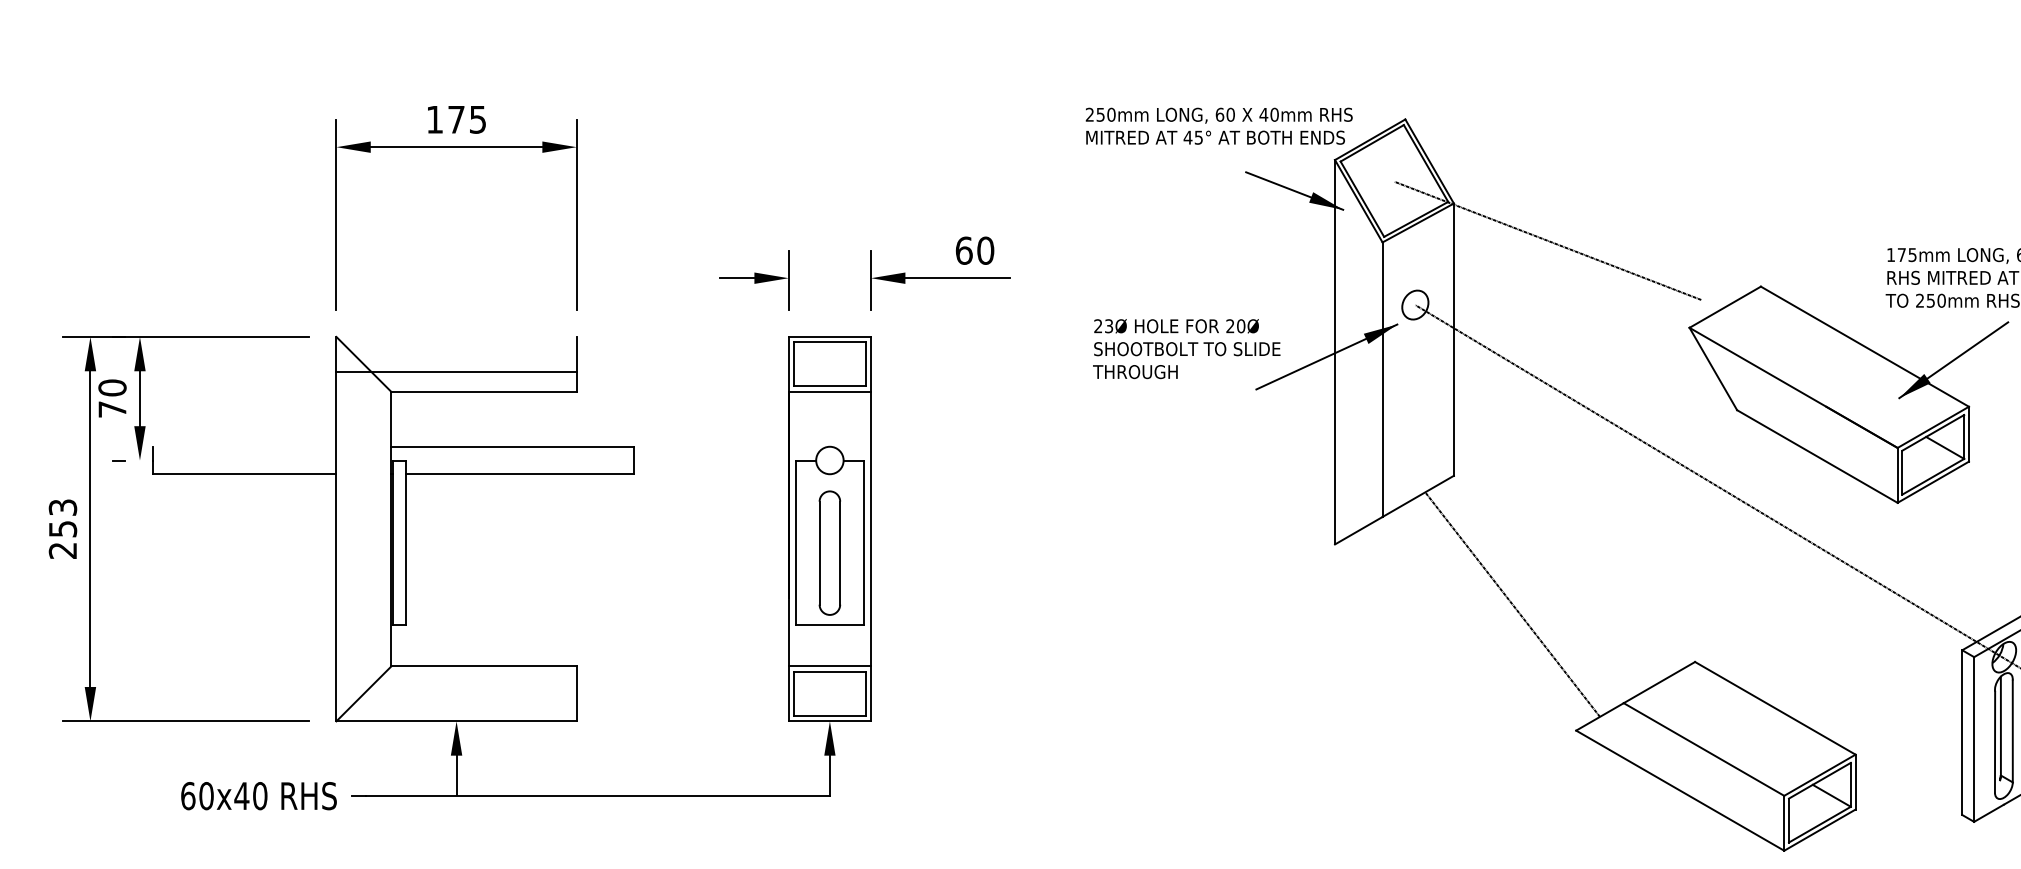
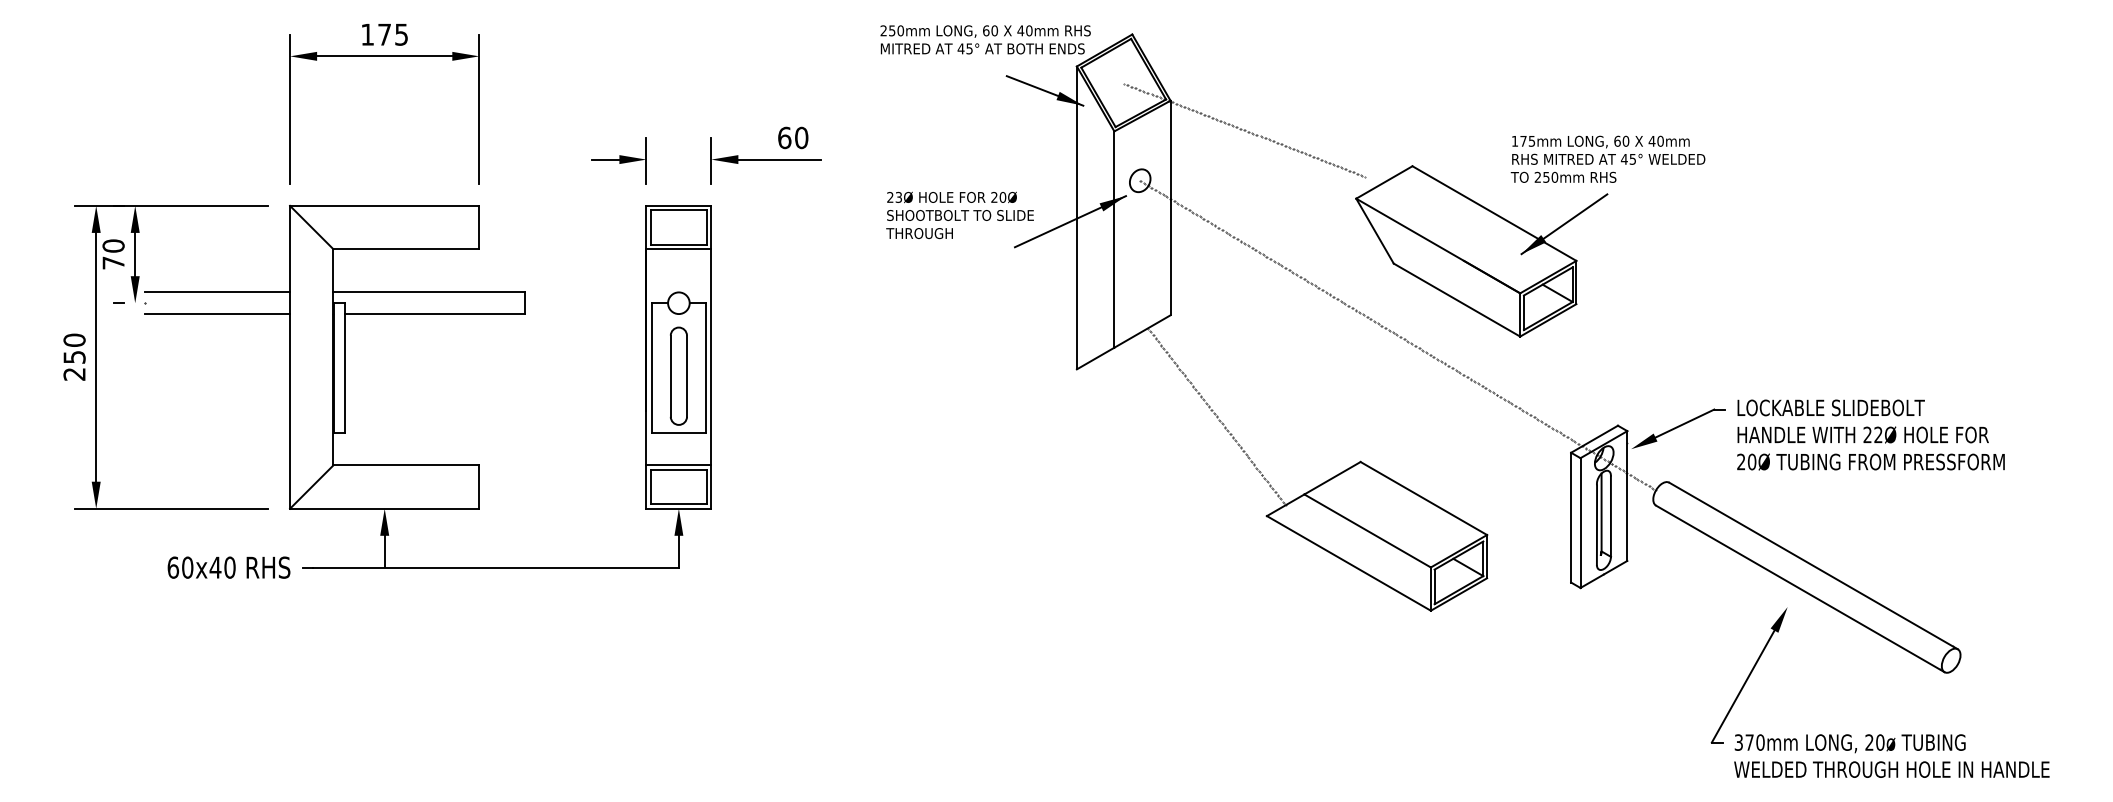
line: (456, 371) -> (384, 205), moved
line: (244, 446) -> (217, 292), added
text: (62, 506) -> (74, 339), 253 -> 250

